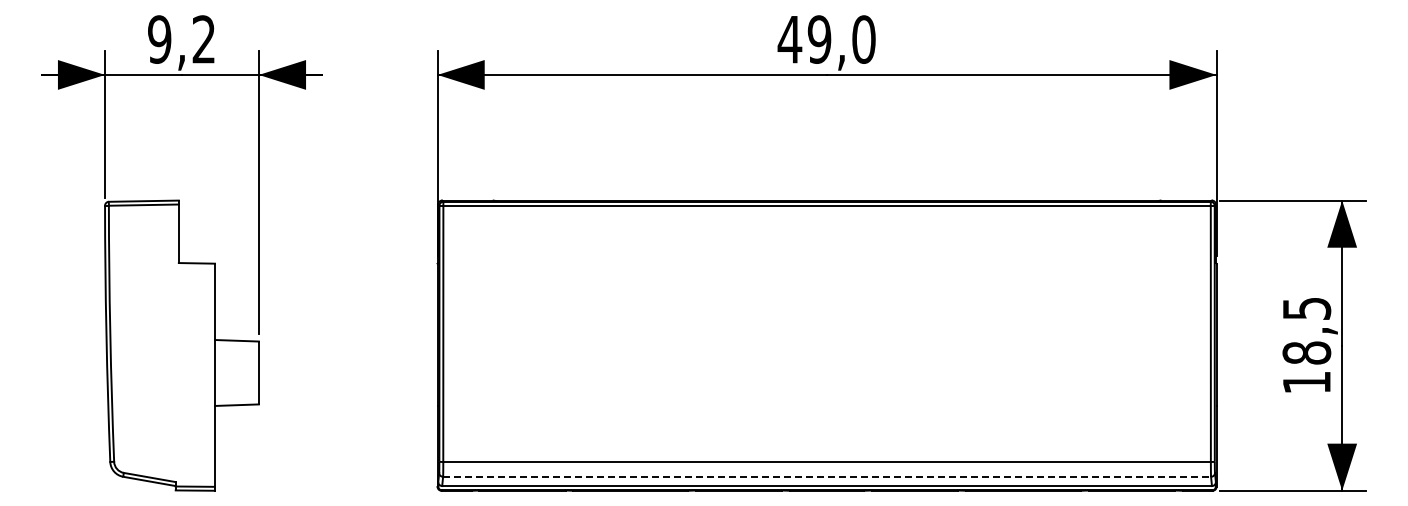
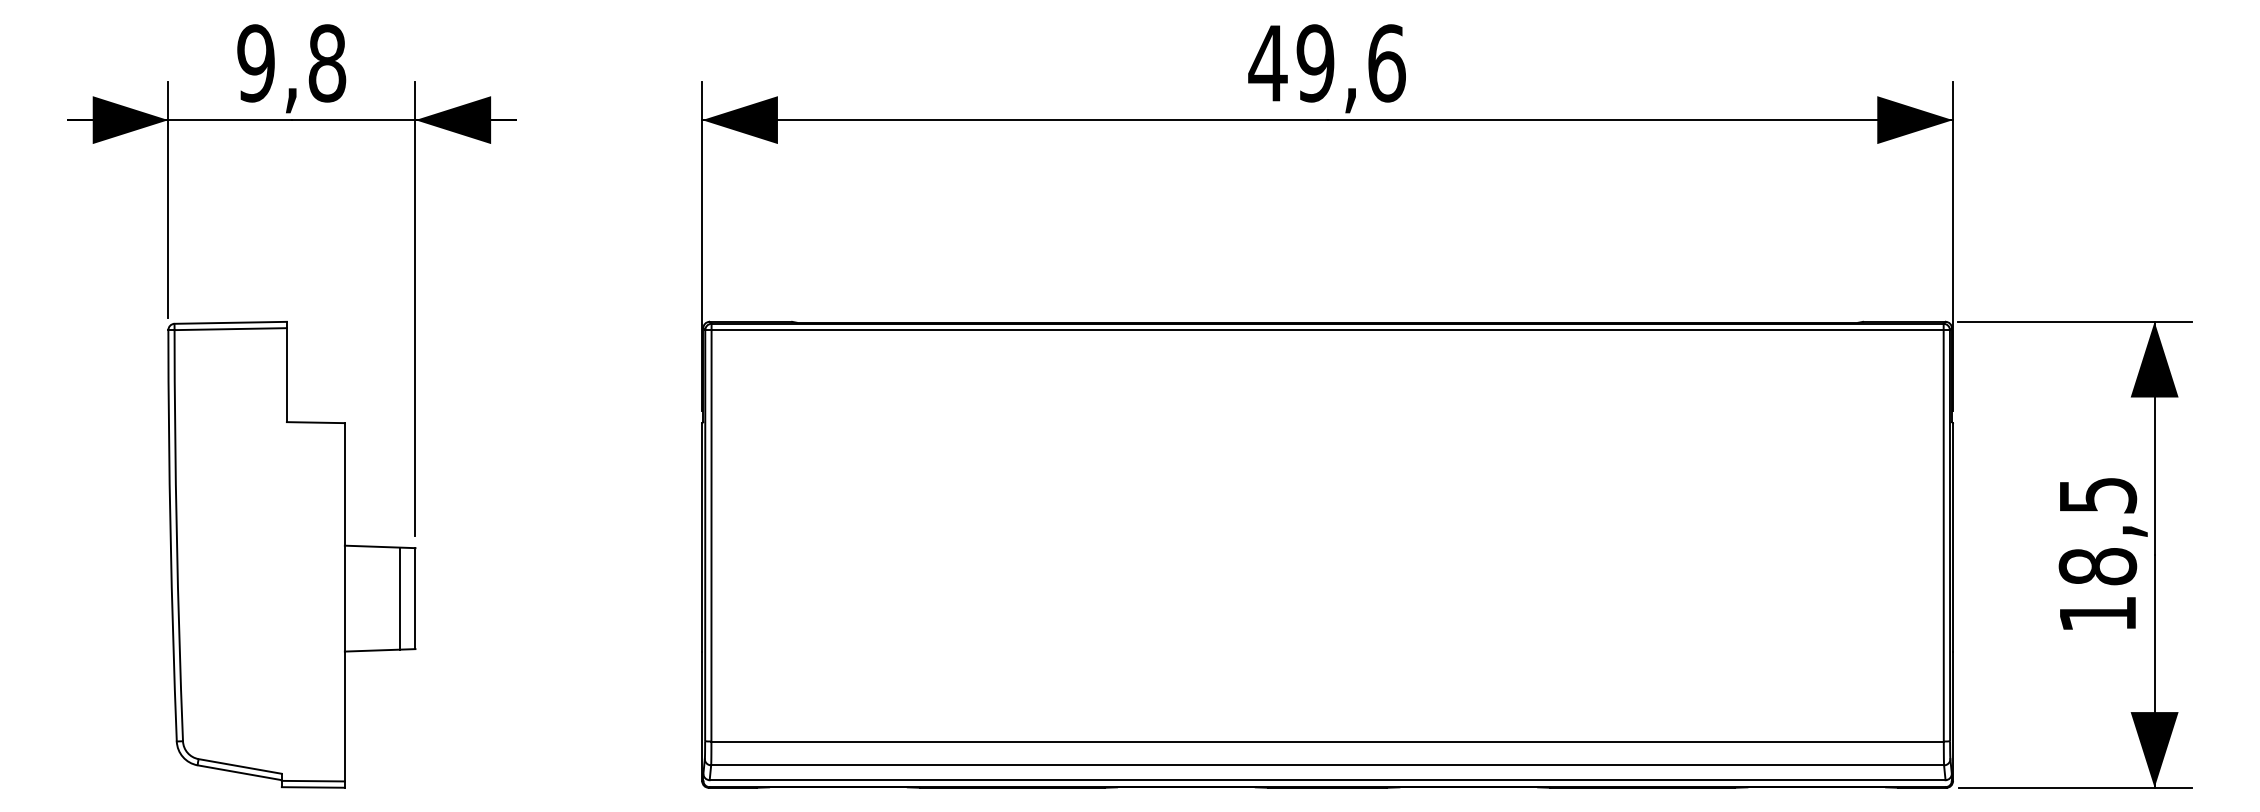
text: (203, 39) -> (326, 63), 9,2 -> 9,8
text: (863, 39) -> (1386, 63), 49,0 -> 49,6
line: (249, 372) -> (400, 597), added
line: (827, 476) -> (1328, 764), dashed -> solid

